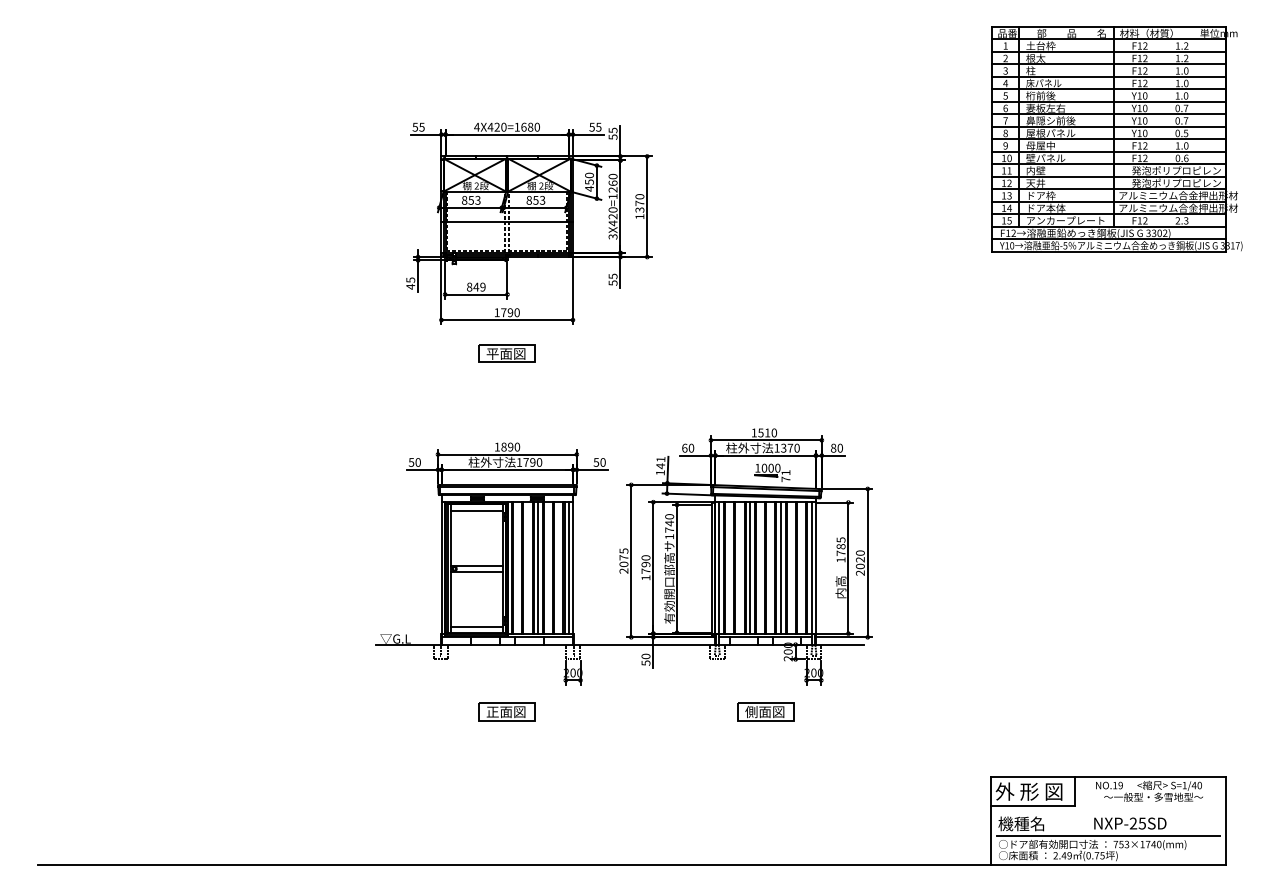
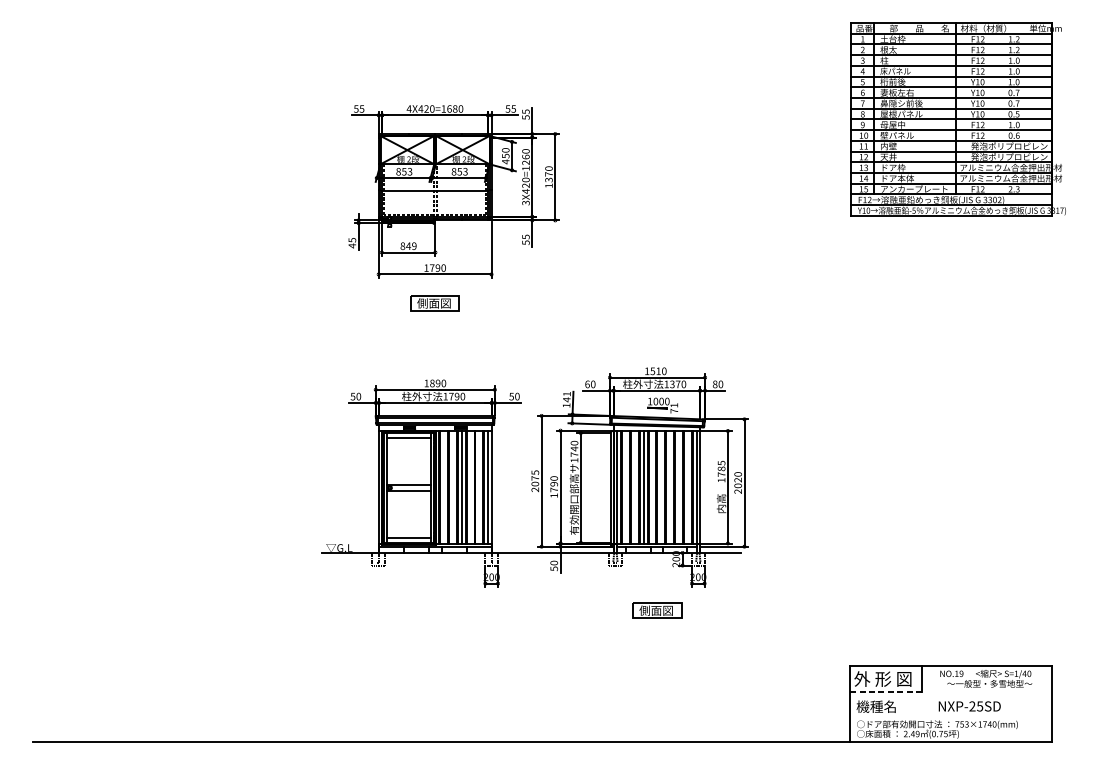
text: (492, 353) -> (422, 303), 平面図 -> 側面図
line: (781, 567) -> (670, 486), removed
part: (506, 711) -> (434, 610), removed
line: (1033, 806) -> (886, 691), solid -> dashed
line: (1108, 835) -> (951, 716), removed

